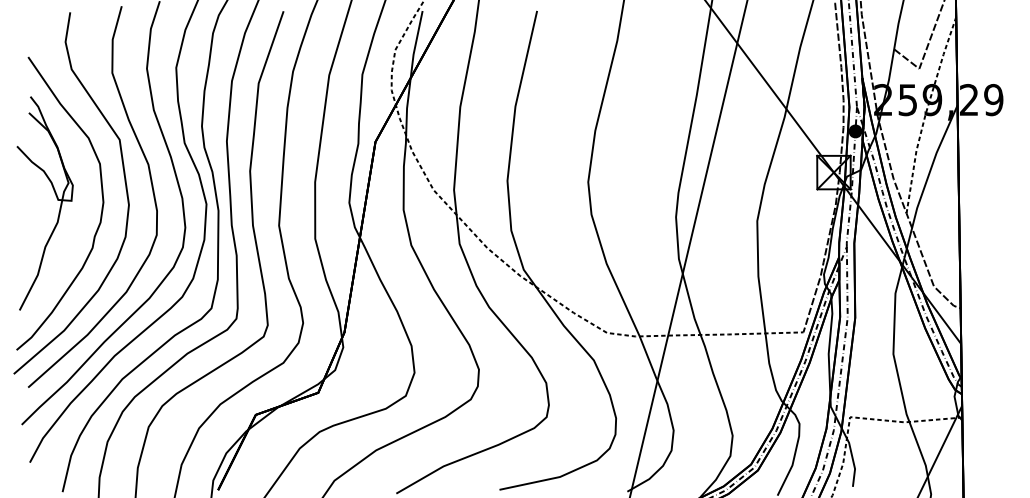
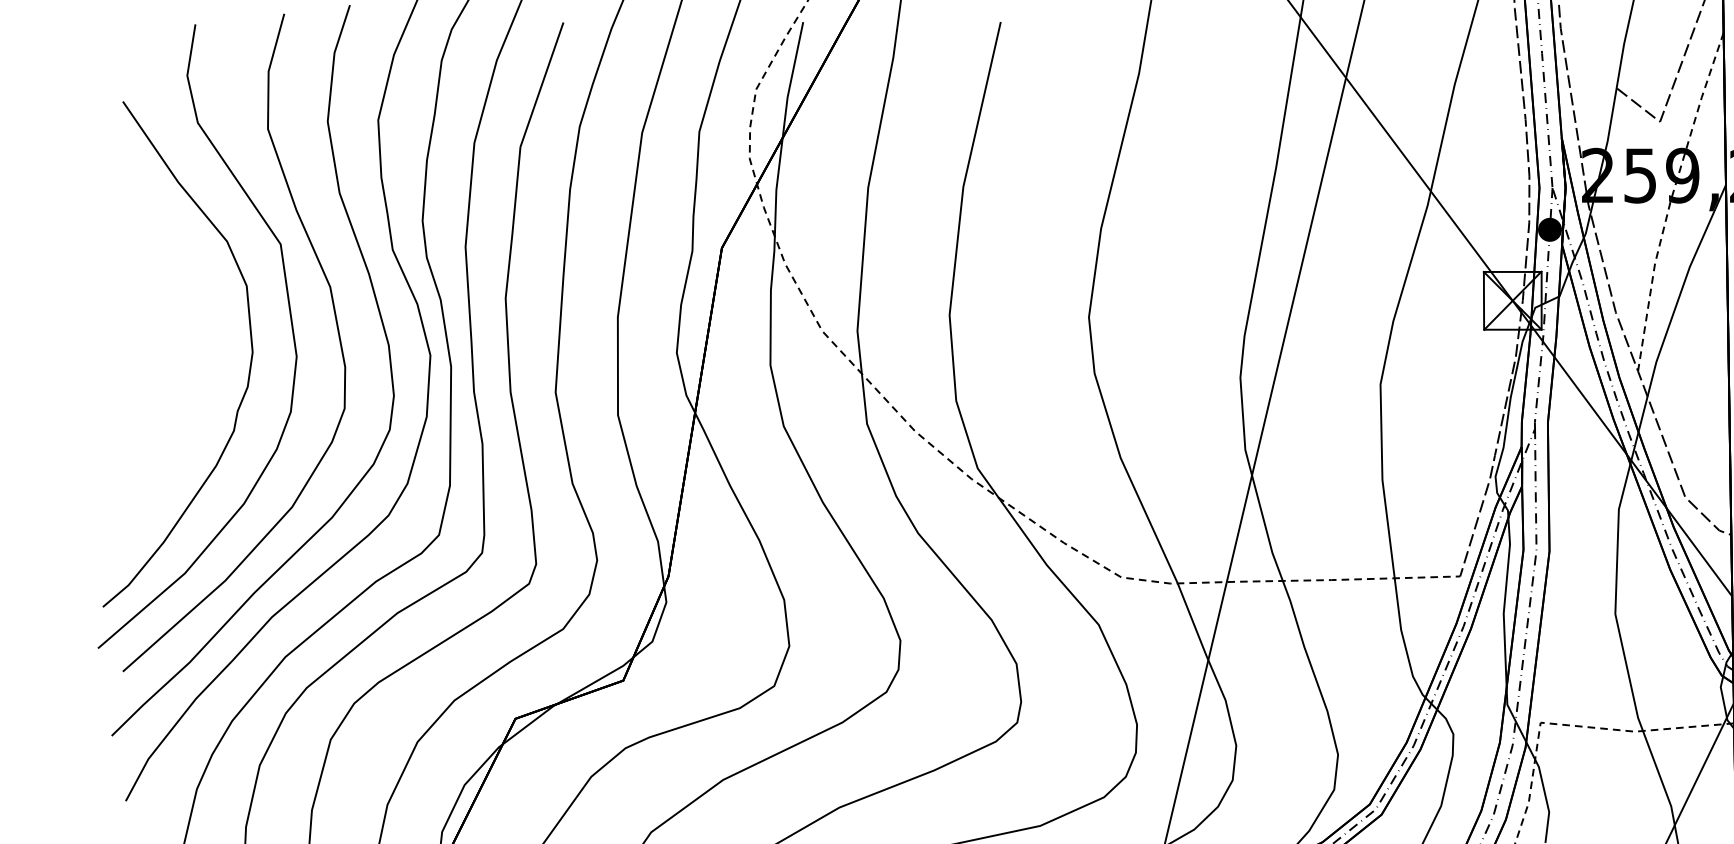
part: (56, 198) -> (171, 345), removed

